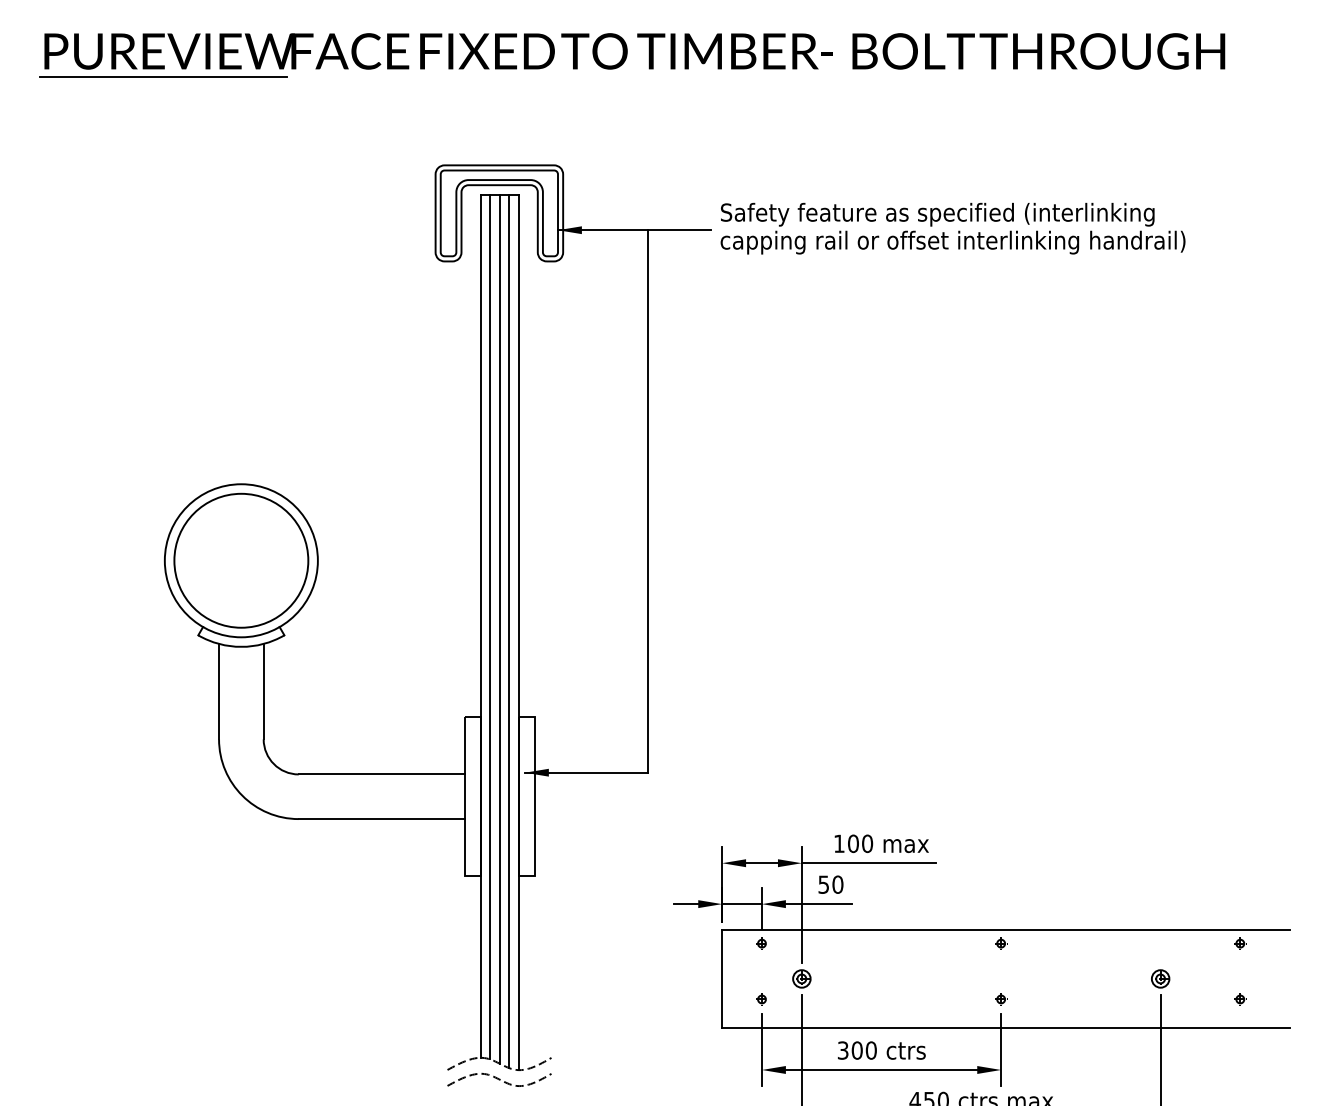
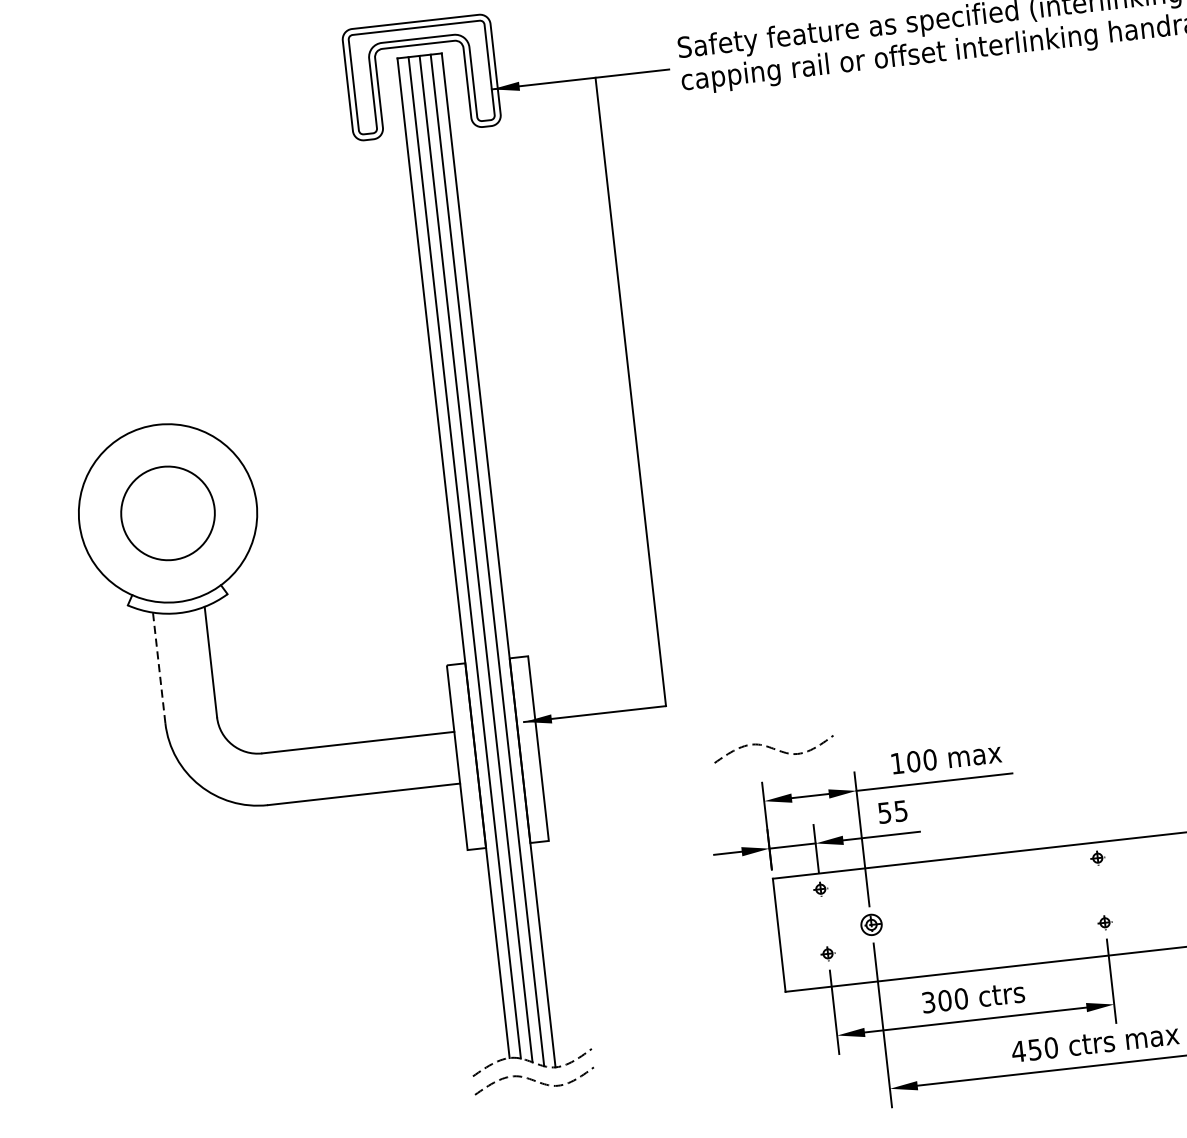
circle: (241, 560) -> (168, 513), size x0.6
line: (219, 691) -> (159, 667), solid -> dashed
curve: (735, 819) -> (773, 748), added
text: (837, 884) -> (900, 810), 50 -> 55

